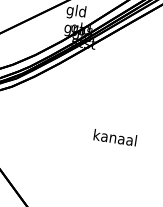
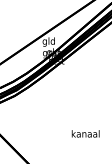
text: (115, 137) -> (85, 133), moved

